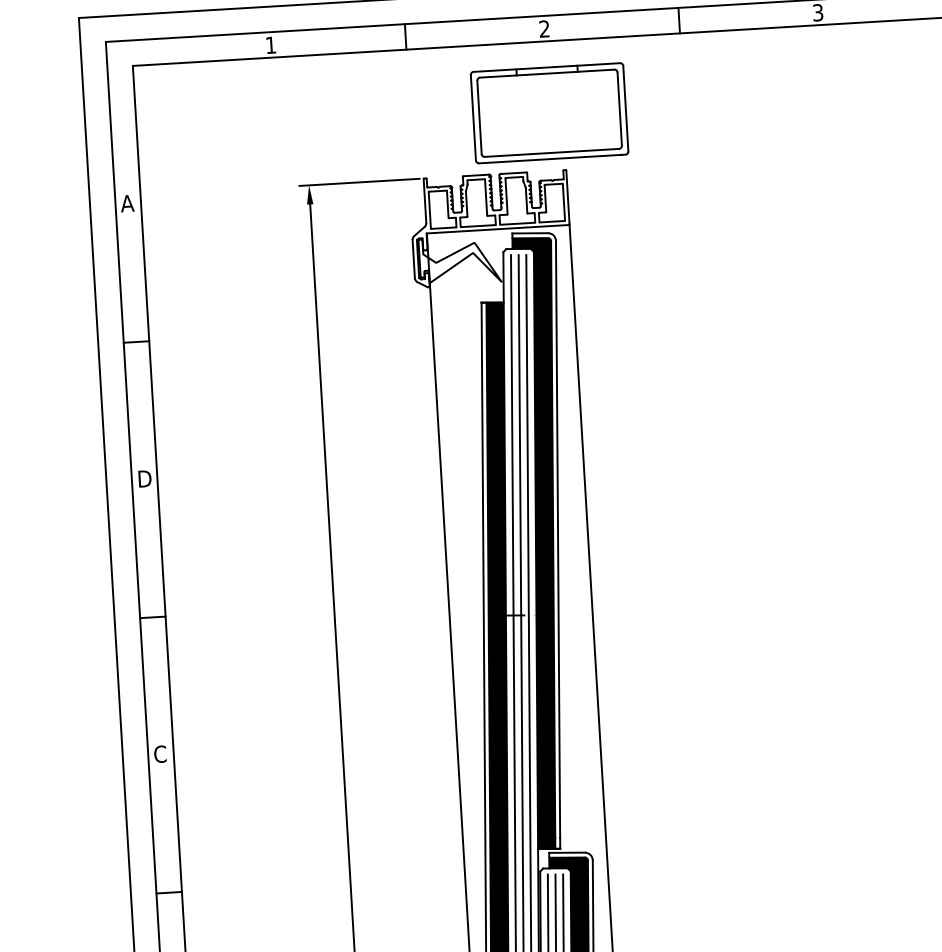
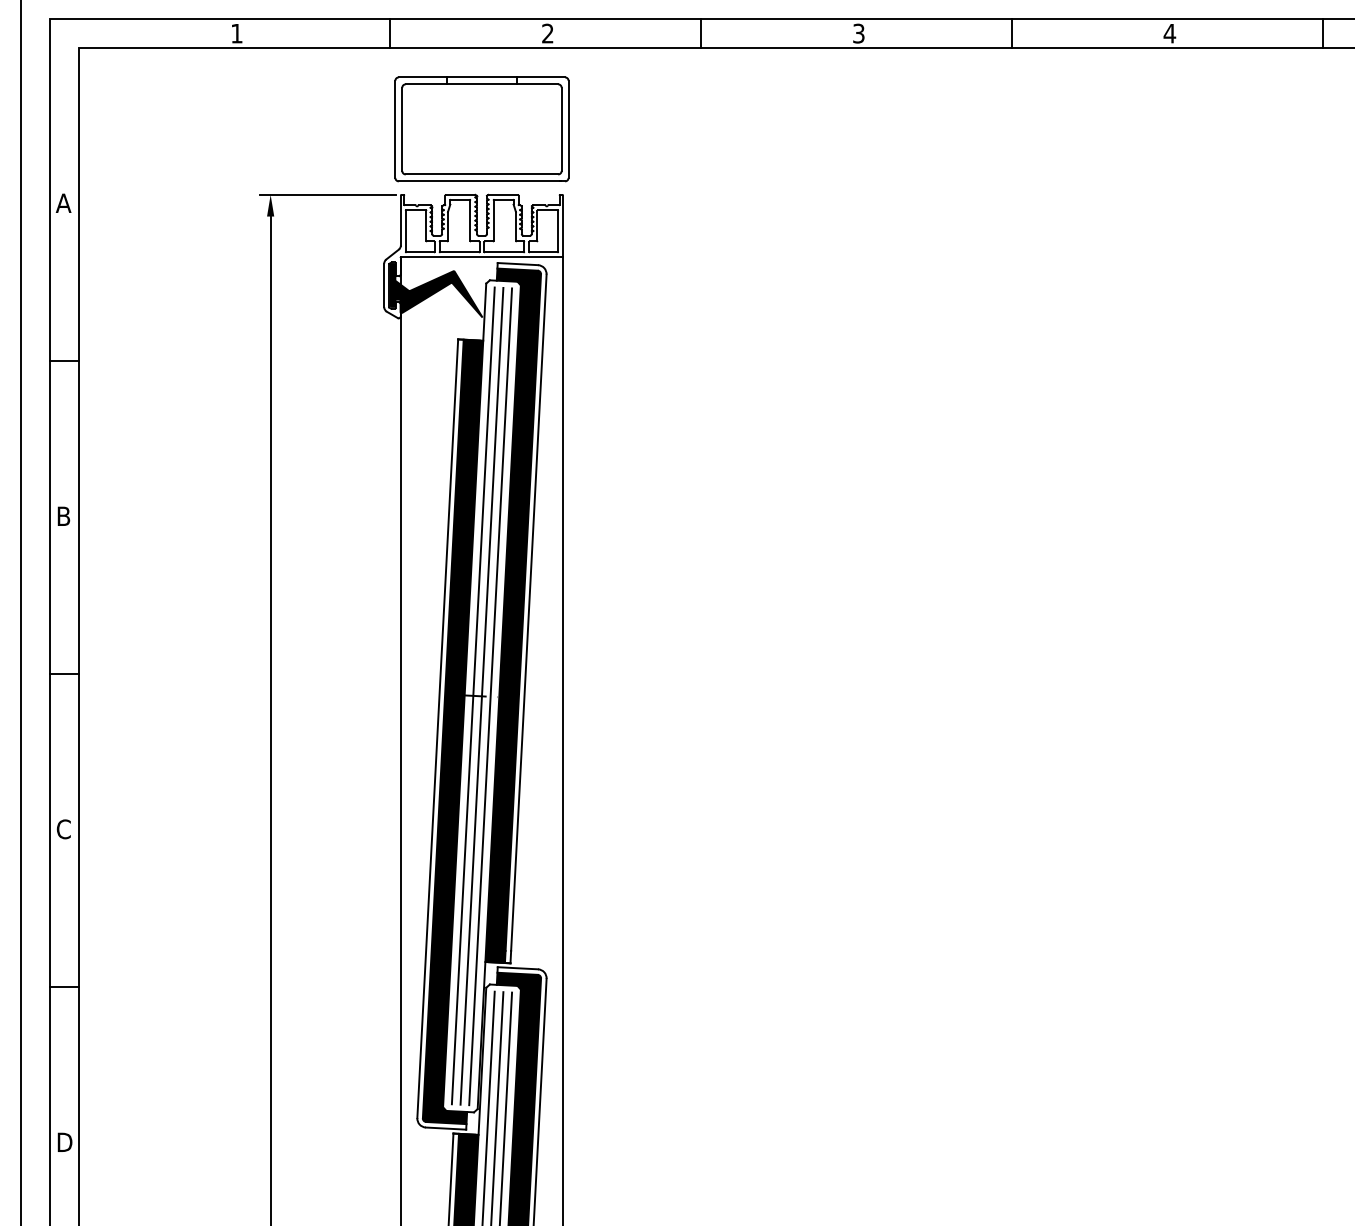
part: (549, 113) -> (481, 129), moved
fill: (459, 260) -> (436, 290), added
text: (146, 478) -> (66, 516), D -> B

